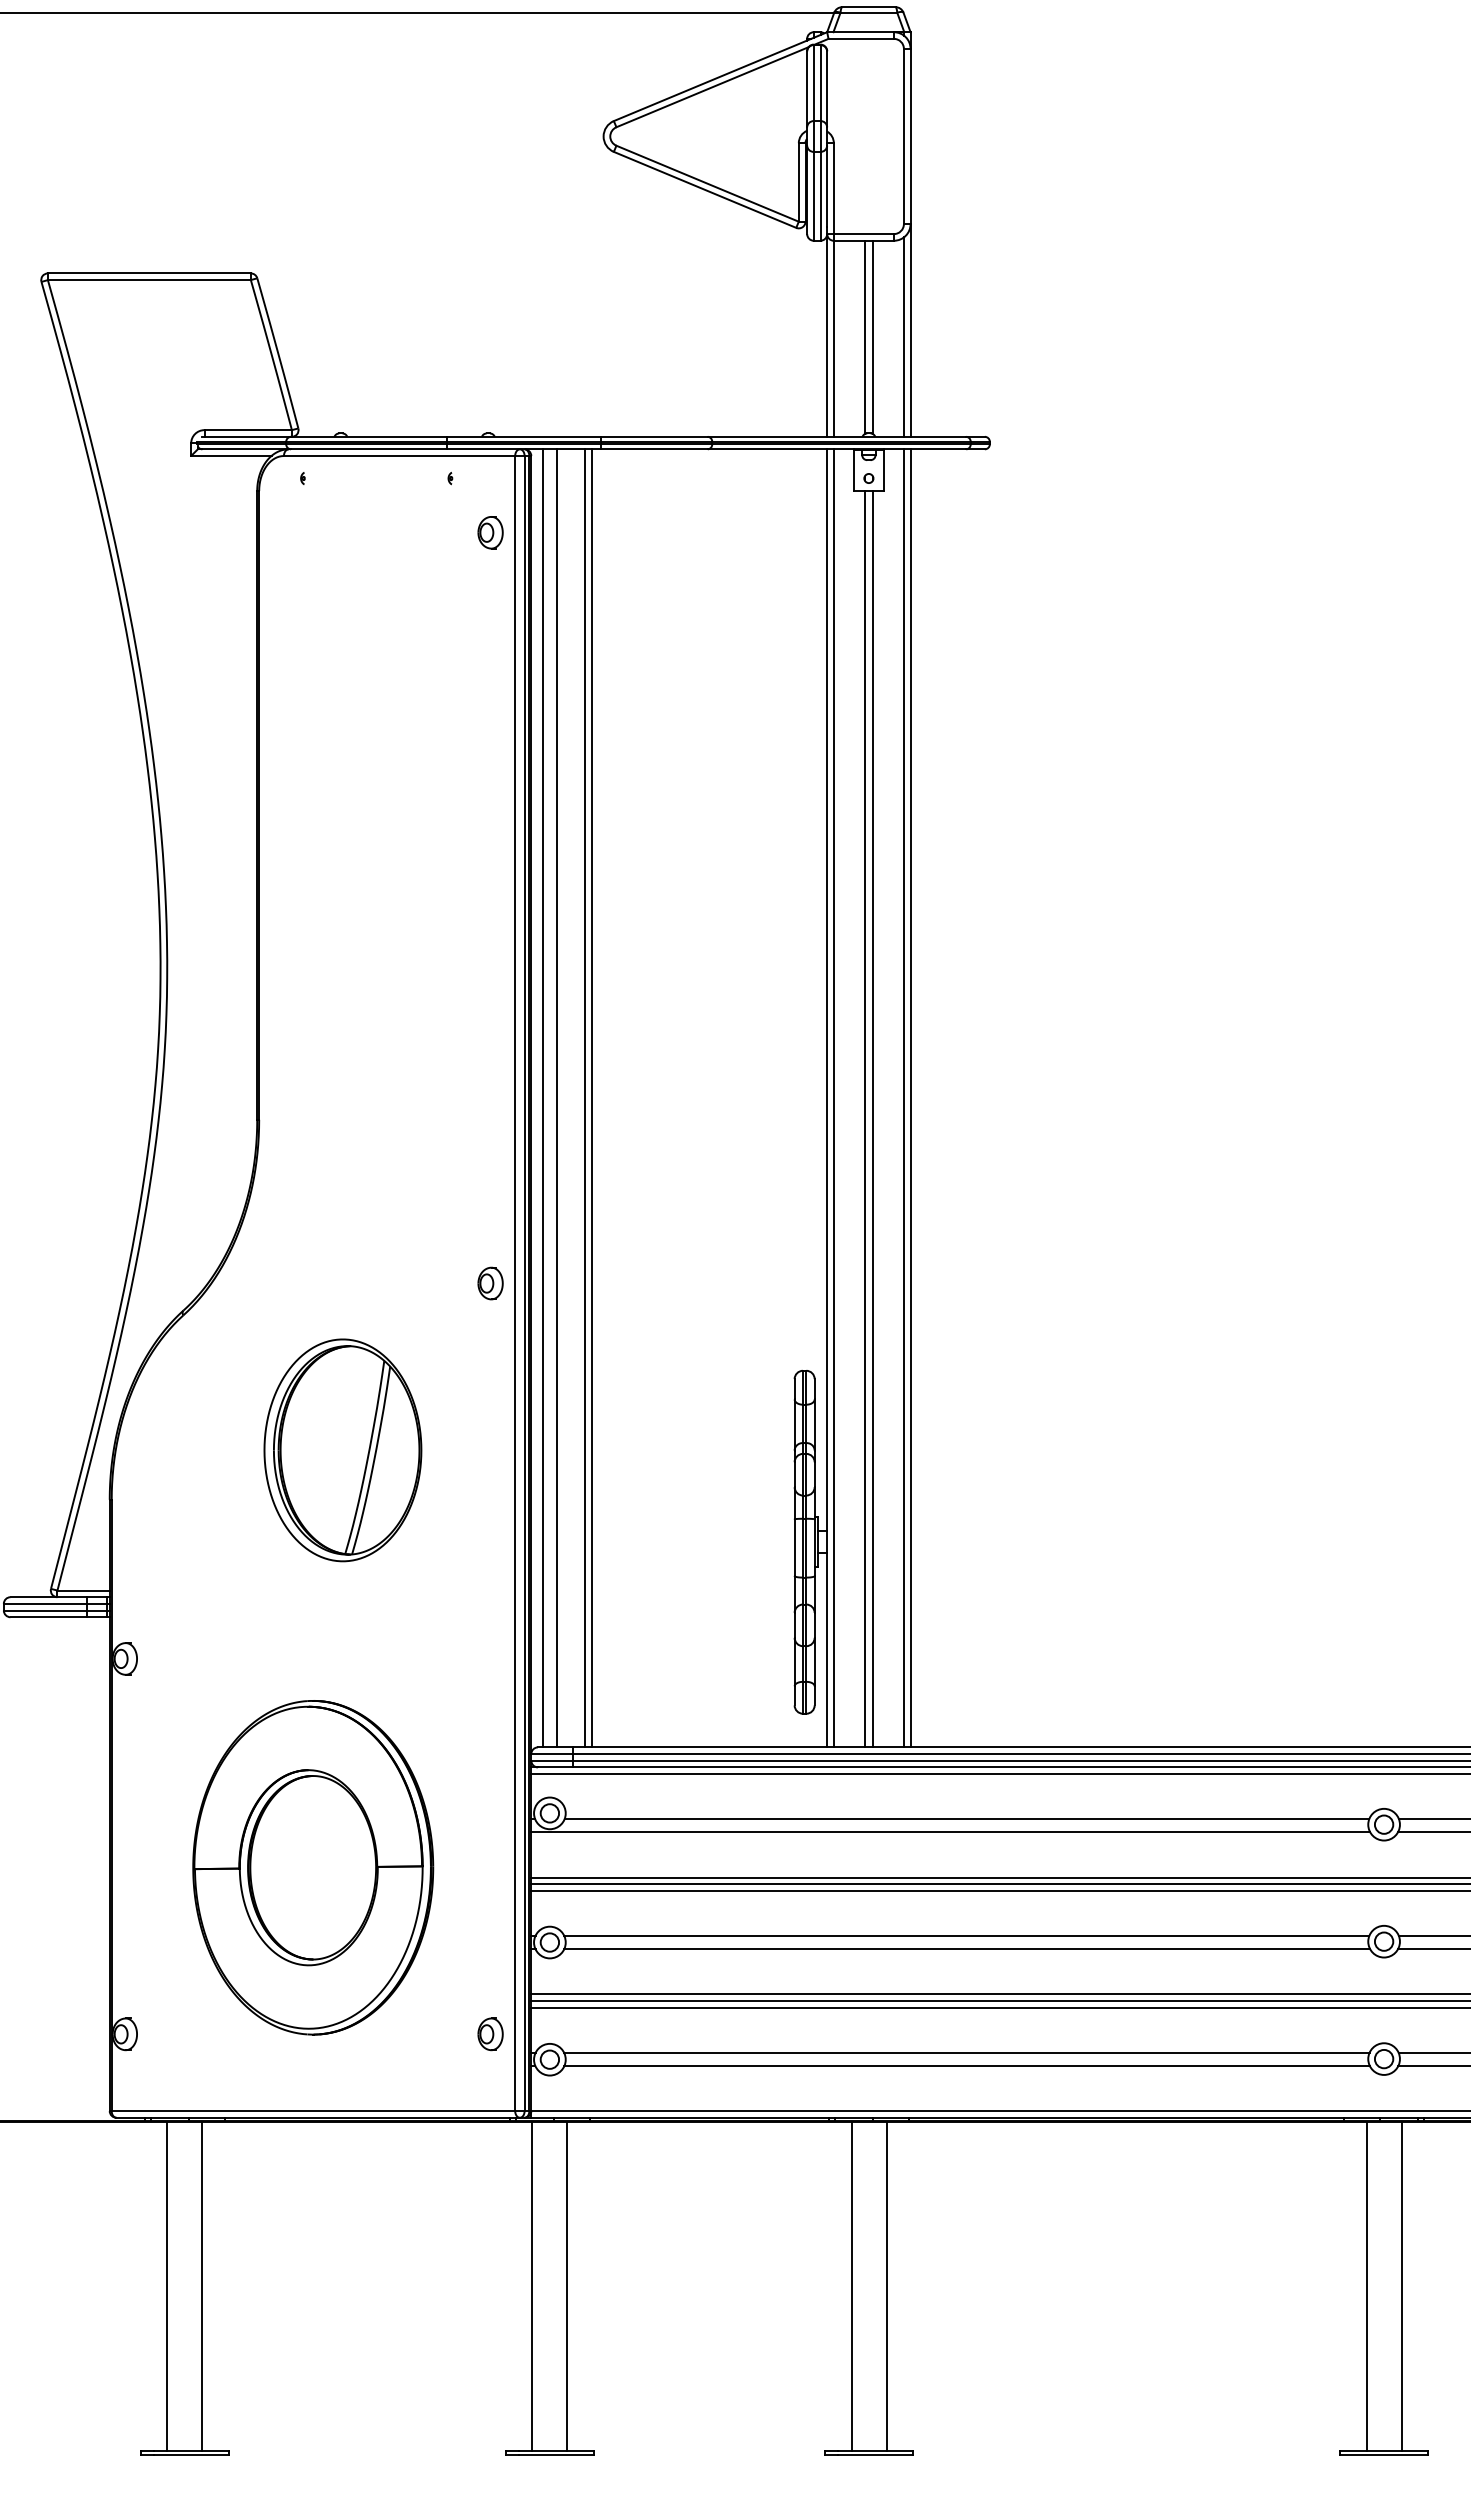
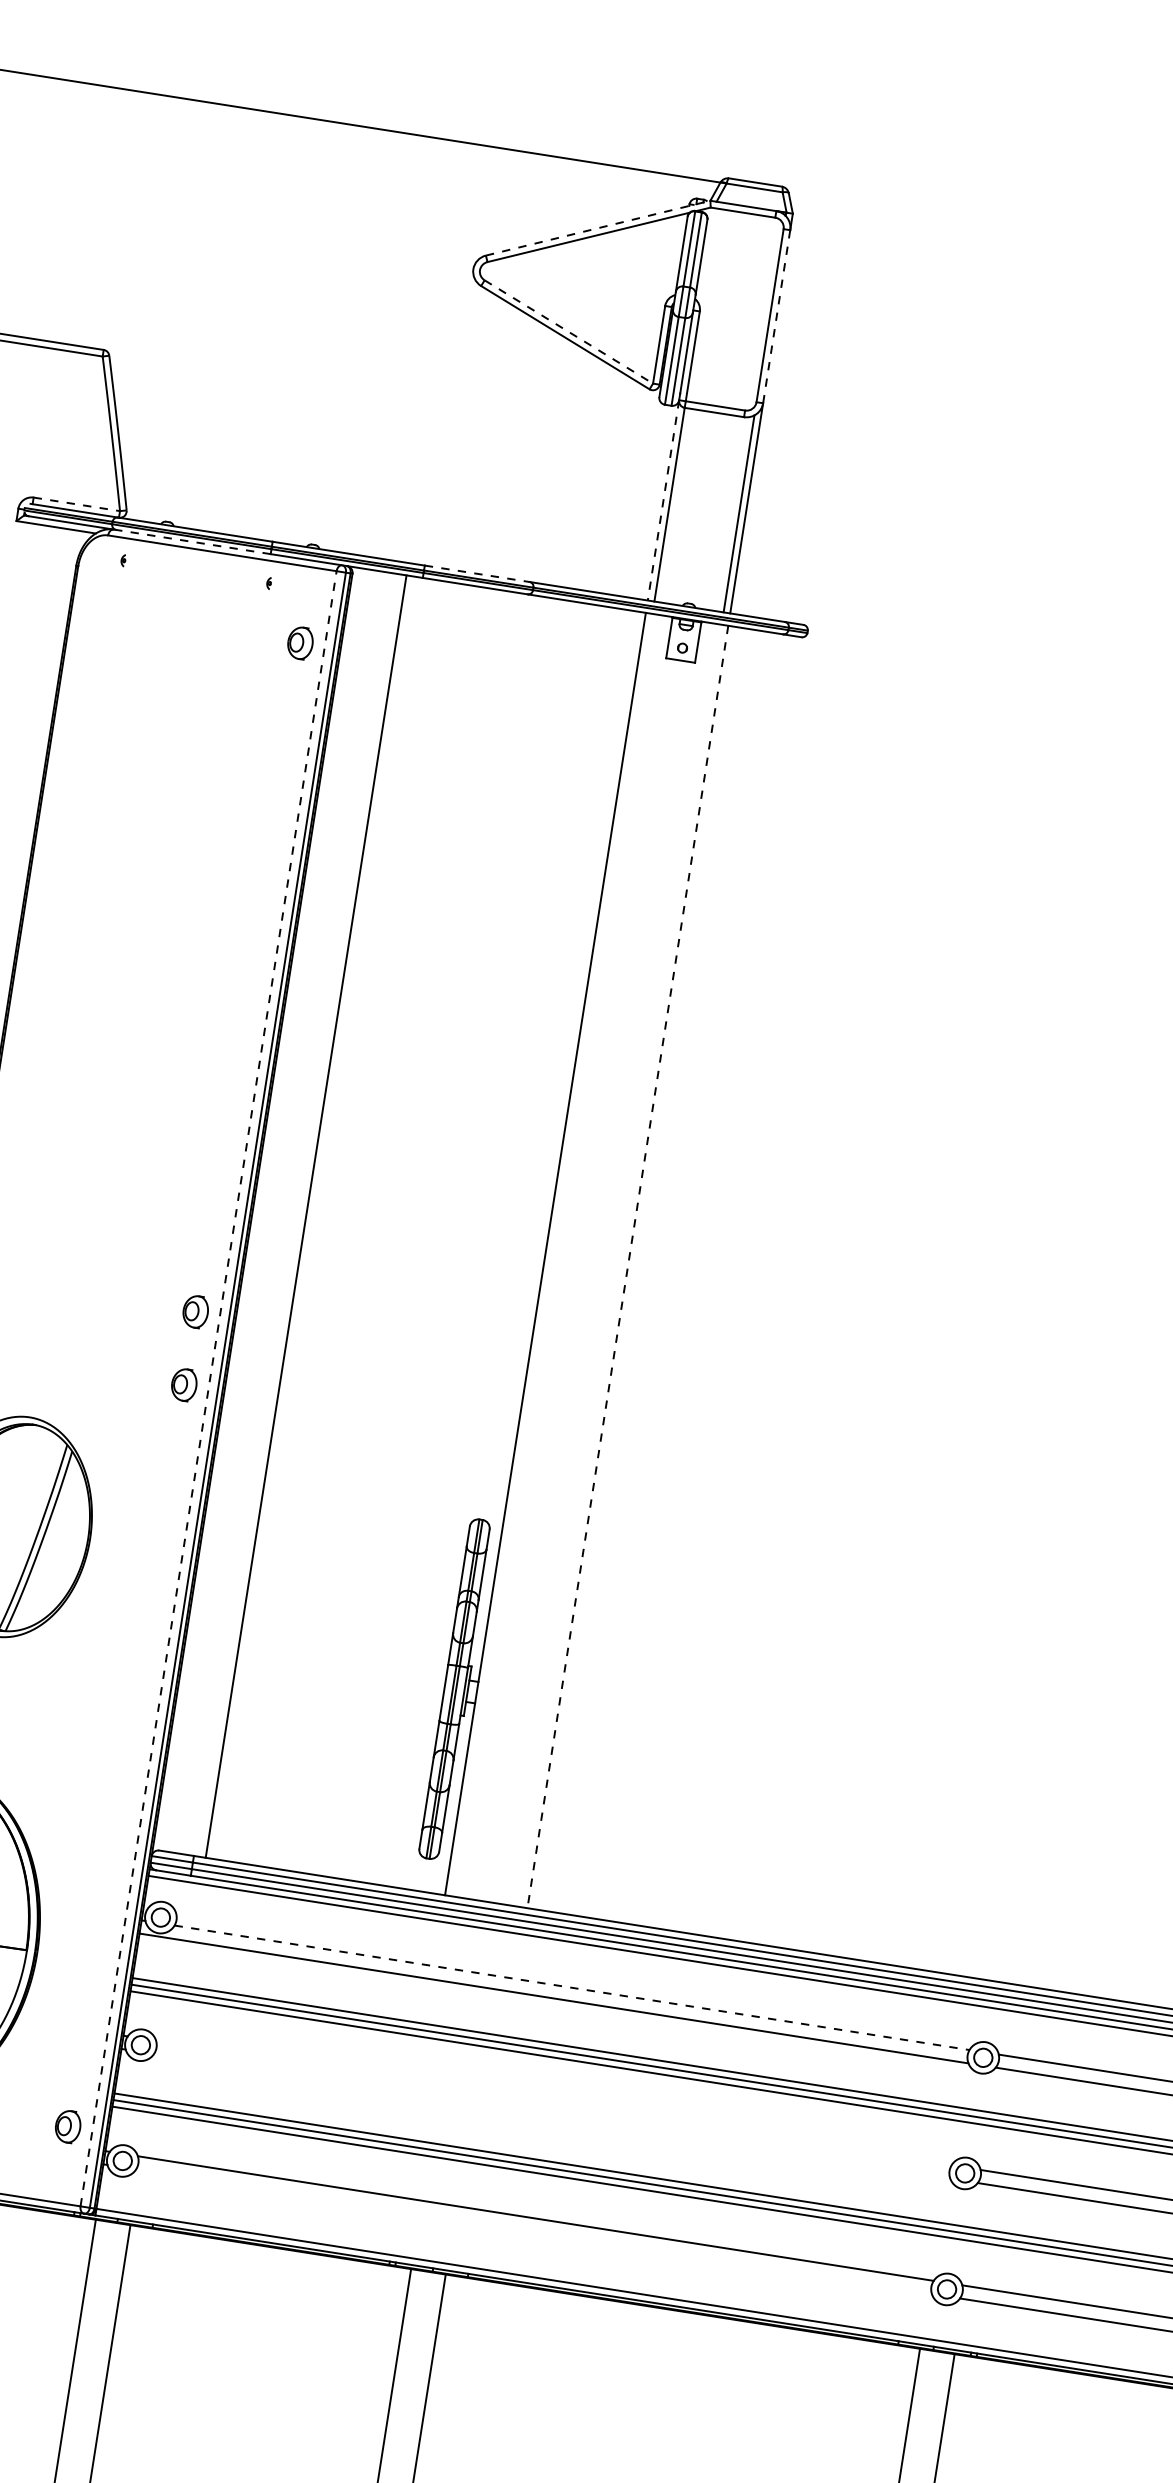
line: (720, 76) -> (598, 228), solid -> dashed
line: (910, 136) -> (776, 316), solid -> dashed
line: (707, 183) -> (568, 331), solid -> dashed
line: (827, 335) -> (663, 500), solid -> dashed
line: (864, 337) -> (700, 508), removed
line: (873, 337) -> (708, 509), removed
line: (248, 430) -> (77, 504), solid -> dashed
line: (655, 436) -> (478, 573), solid -> dashed
line: (368, 449) -> (192, 542), solid -> dashed
line: (543, 1098) -> (265, 1210), removed
line: (556, 1098) -> (278, 1212), removed
line: (591, 1098) -> (312, 1217), removed
line: (833, 1098) -> (551, 1255), removed
line: (903, 1098) -> (620, 1266), removed
line: (910, 1098) -> (627, 1267), solid -> dashed
line: (864, 1119) -> (579, 1280), removed
line: (873, 1119) -> (587, 1282), removed
part: (490, 1209) -> (195, 1311), added
line: (515, 1283) -> (208, 1388), solid -> dashed
line: (967, 1819) -> (572, 1988), solid -> dashed
line: (966, 1935) -> (553, 2102), removed
line: (967, 1949) -> (552, 2116), removed
line: (966, 2066) -> (533, 2232), removed

